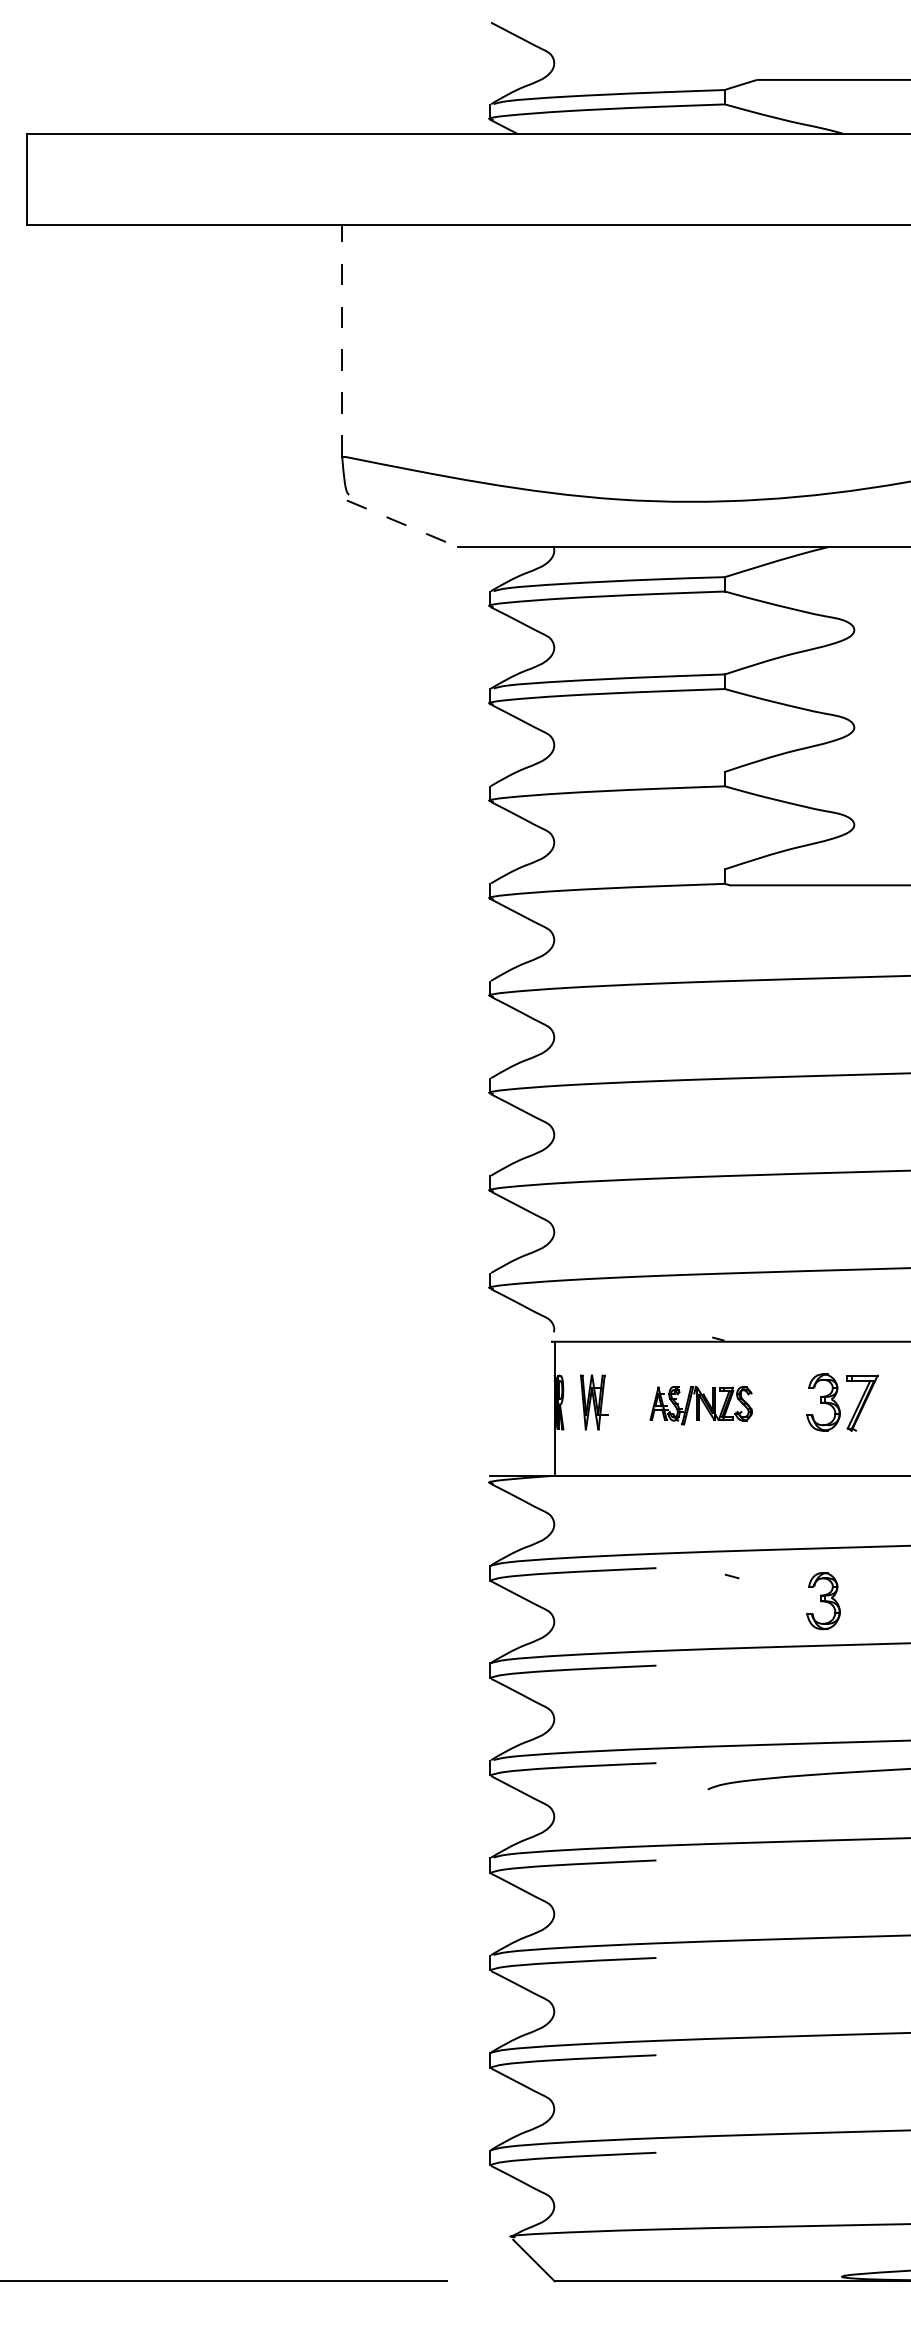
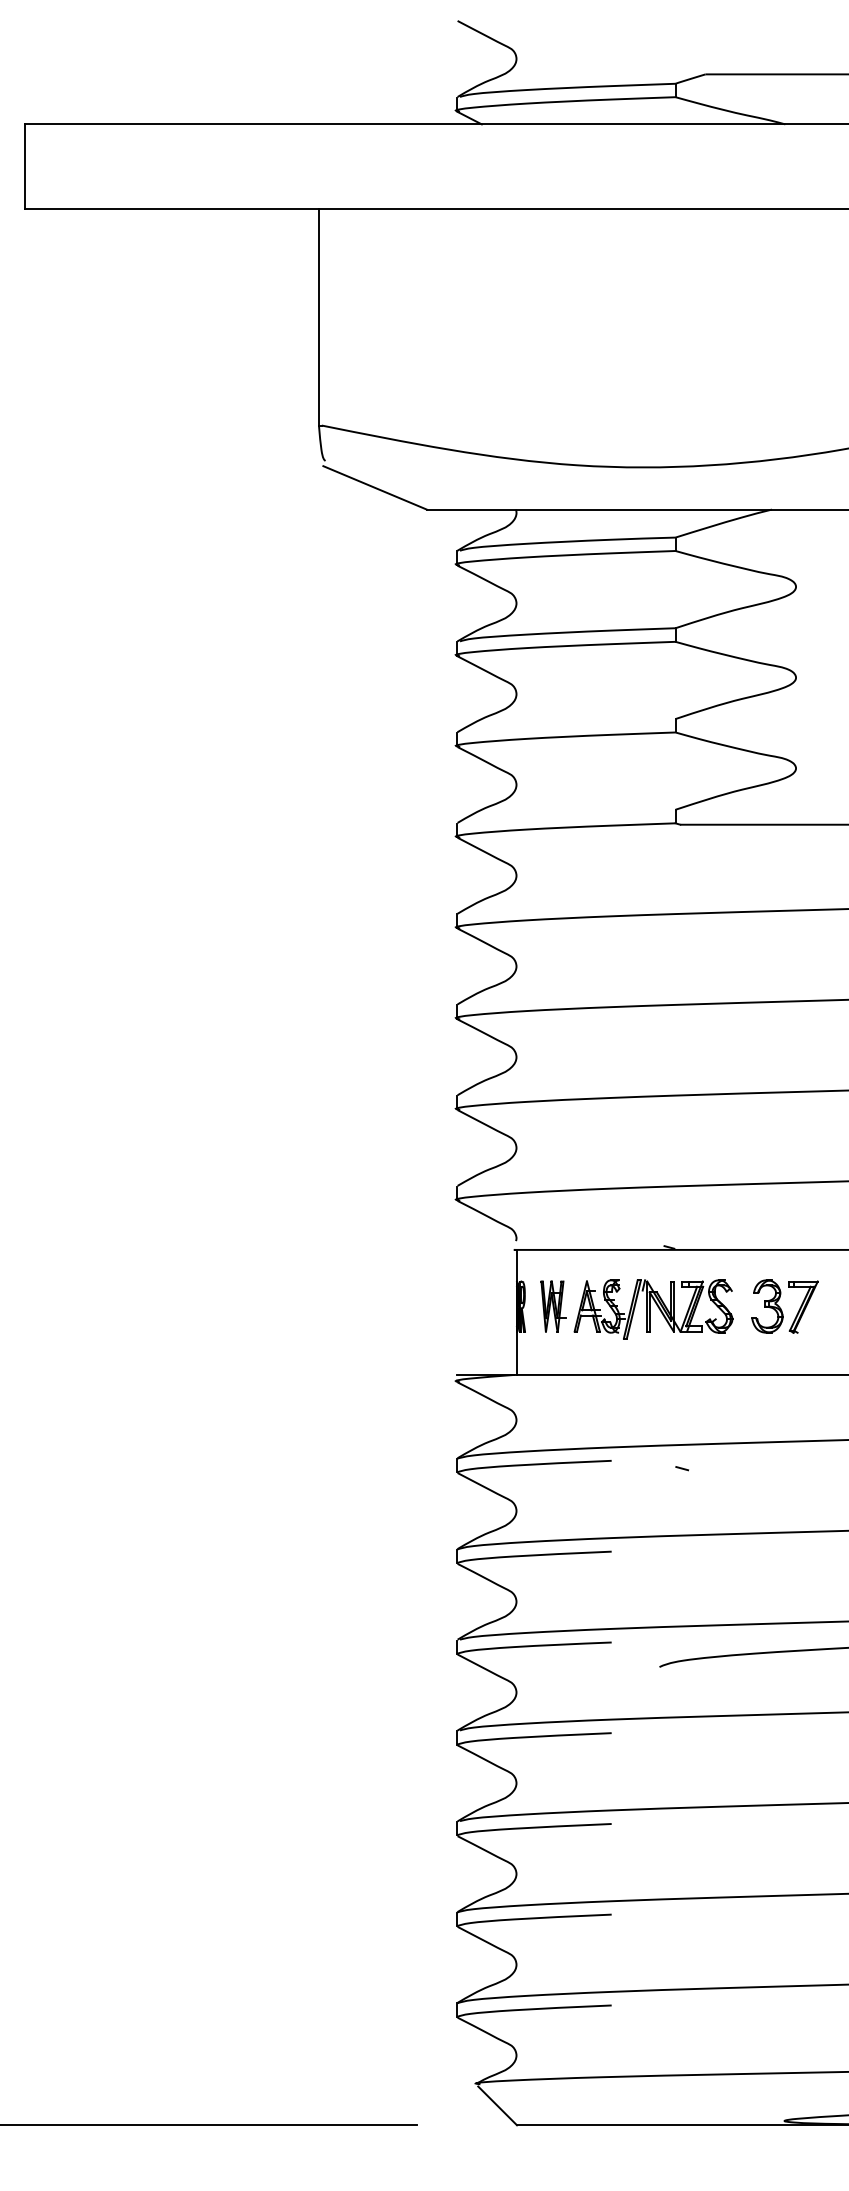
line: (341, 340) -> (318, 317), dashed -> solid
line: (402, 524) -> (375, 488), dashed -> solid
part: (701, 1405) -> (653, 1309), size x1.67
part: (823, 1601) -> (767, 1491), removed

